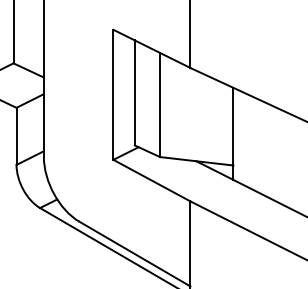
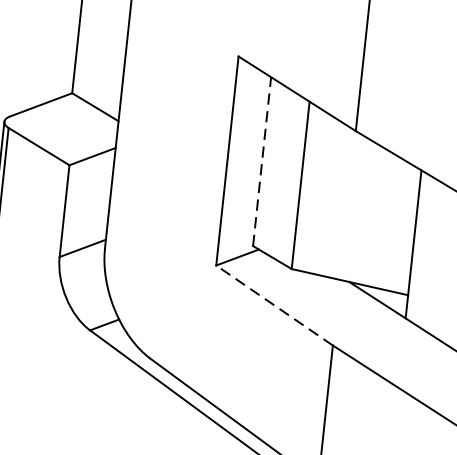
line: (134, 92) -> (261, 160), solid -> dashed
line: (151, 180) -> (273, 305), solid -> dashed

